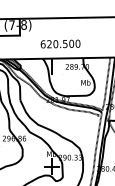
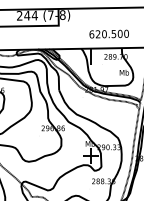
text: (59, 43) -> (108, 33), moved

